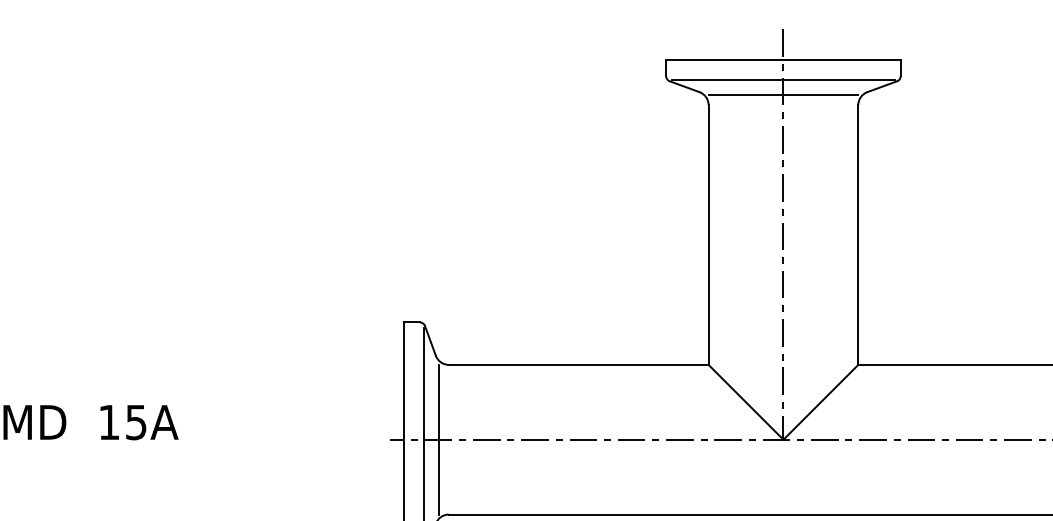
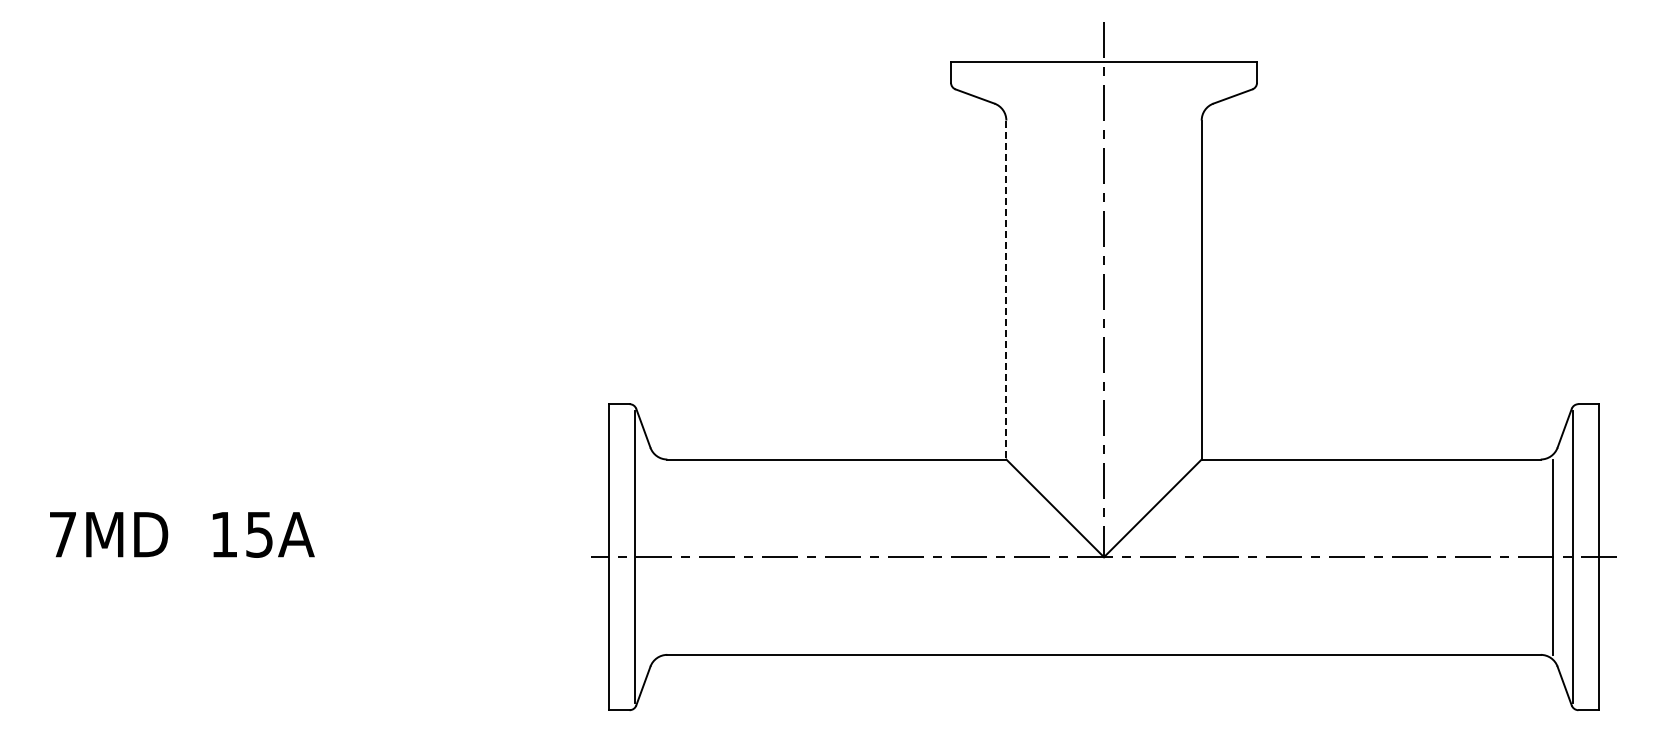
line: (783, 79) -> (1104, 87), removed
line: (783, 95) -> (1103, 107), removed
line: (708, 235) -> (1006, 290), solid -> dashed
line: (438, 439) -> (654, 556), removed

